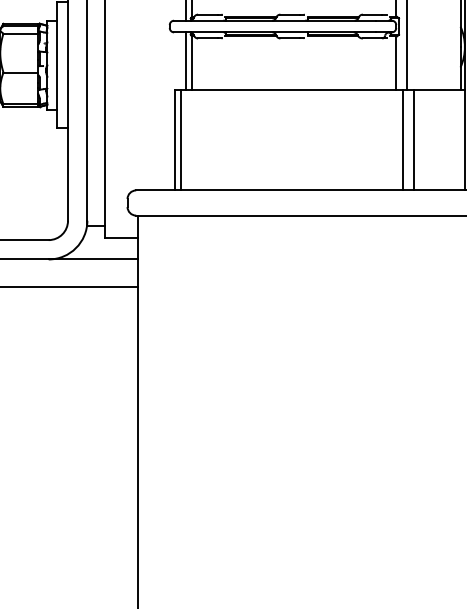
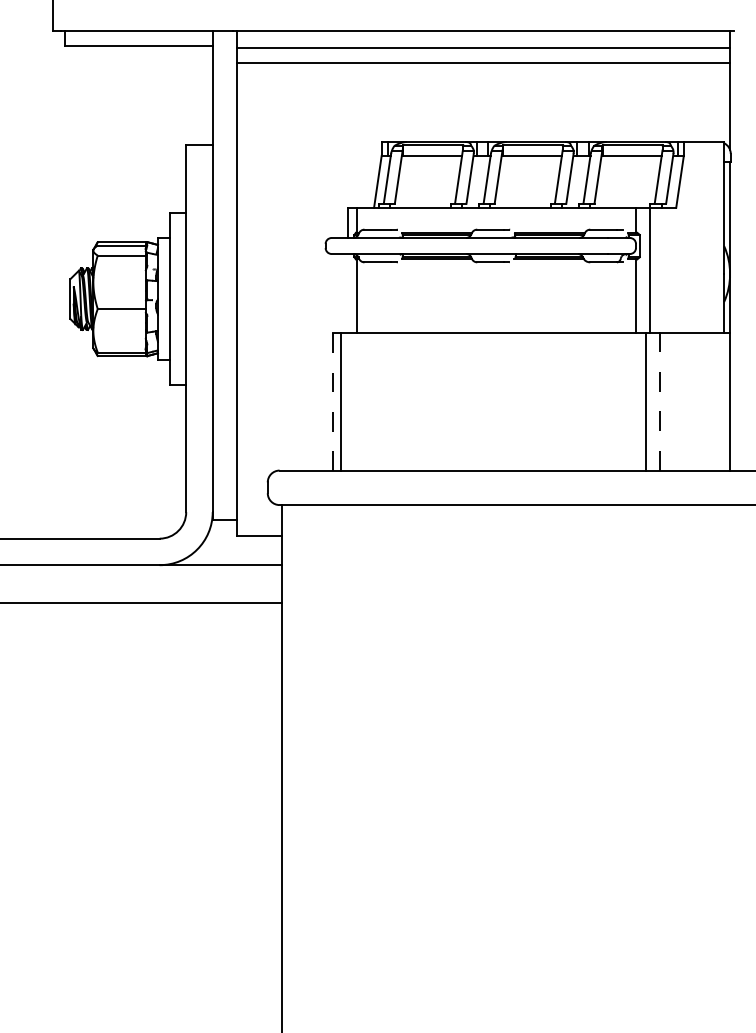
line: (186, 61) -> (348, 293), removed
line: (174, 140) -> (332, 401), solid -> dashed
line: (413, 140) -> (659, 401), solid -> dashed

